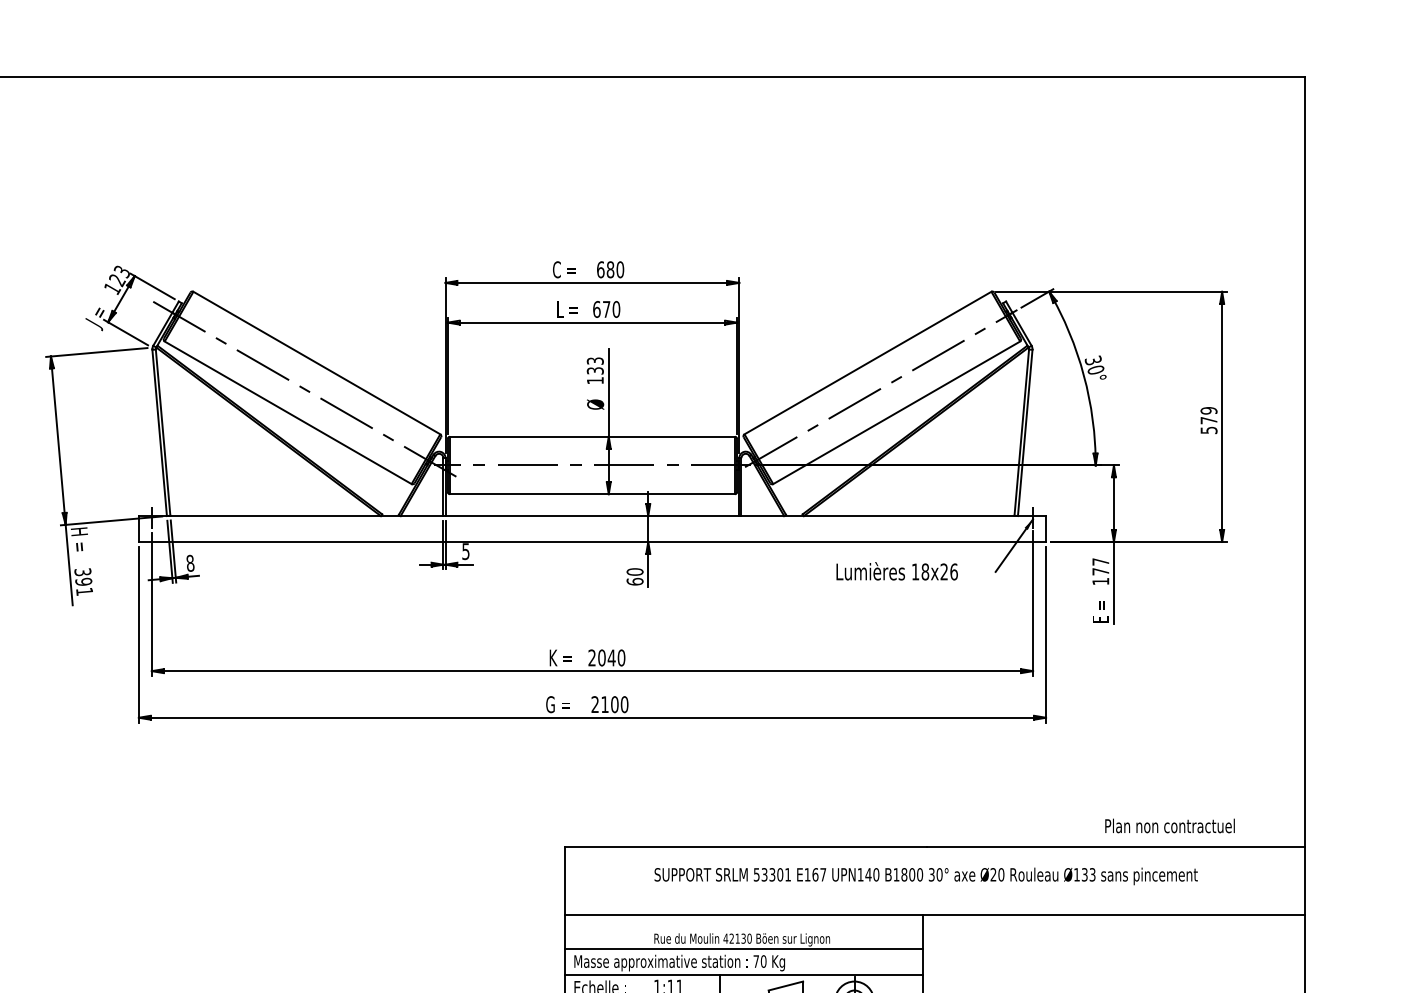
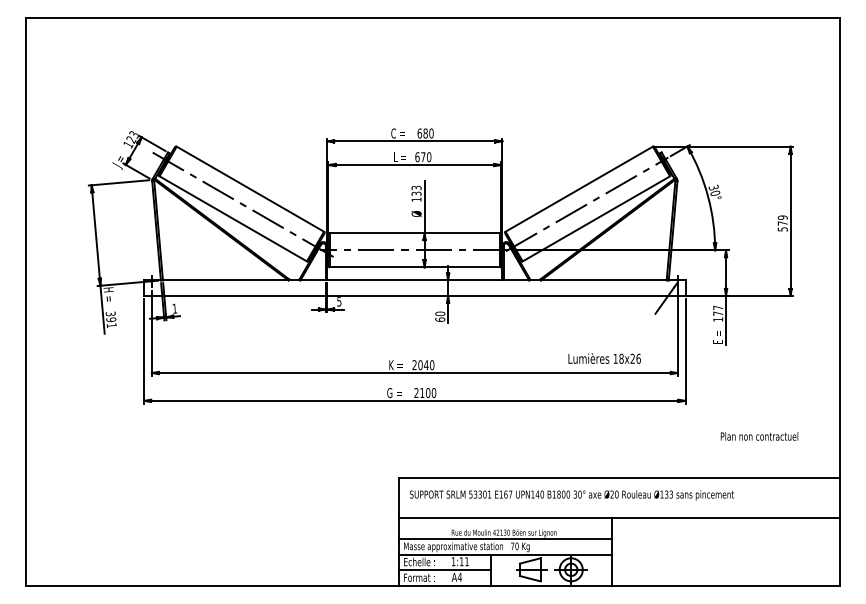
text: (189, 562) -> (174, 308), 8 -> 1
text: (896, 571) -> (604, 358), moved
text: (1170, 826) -> (759, 436), moved
text: (925, 876) -> (571, 495), moved

